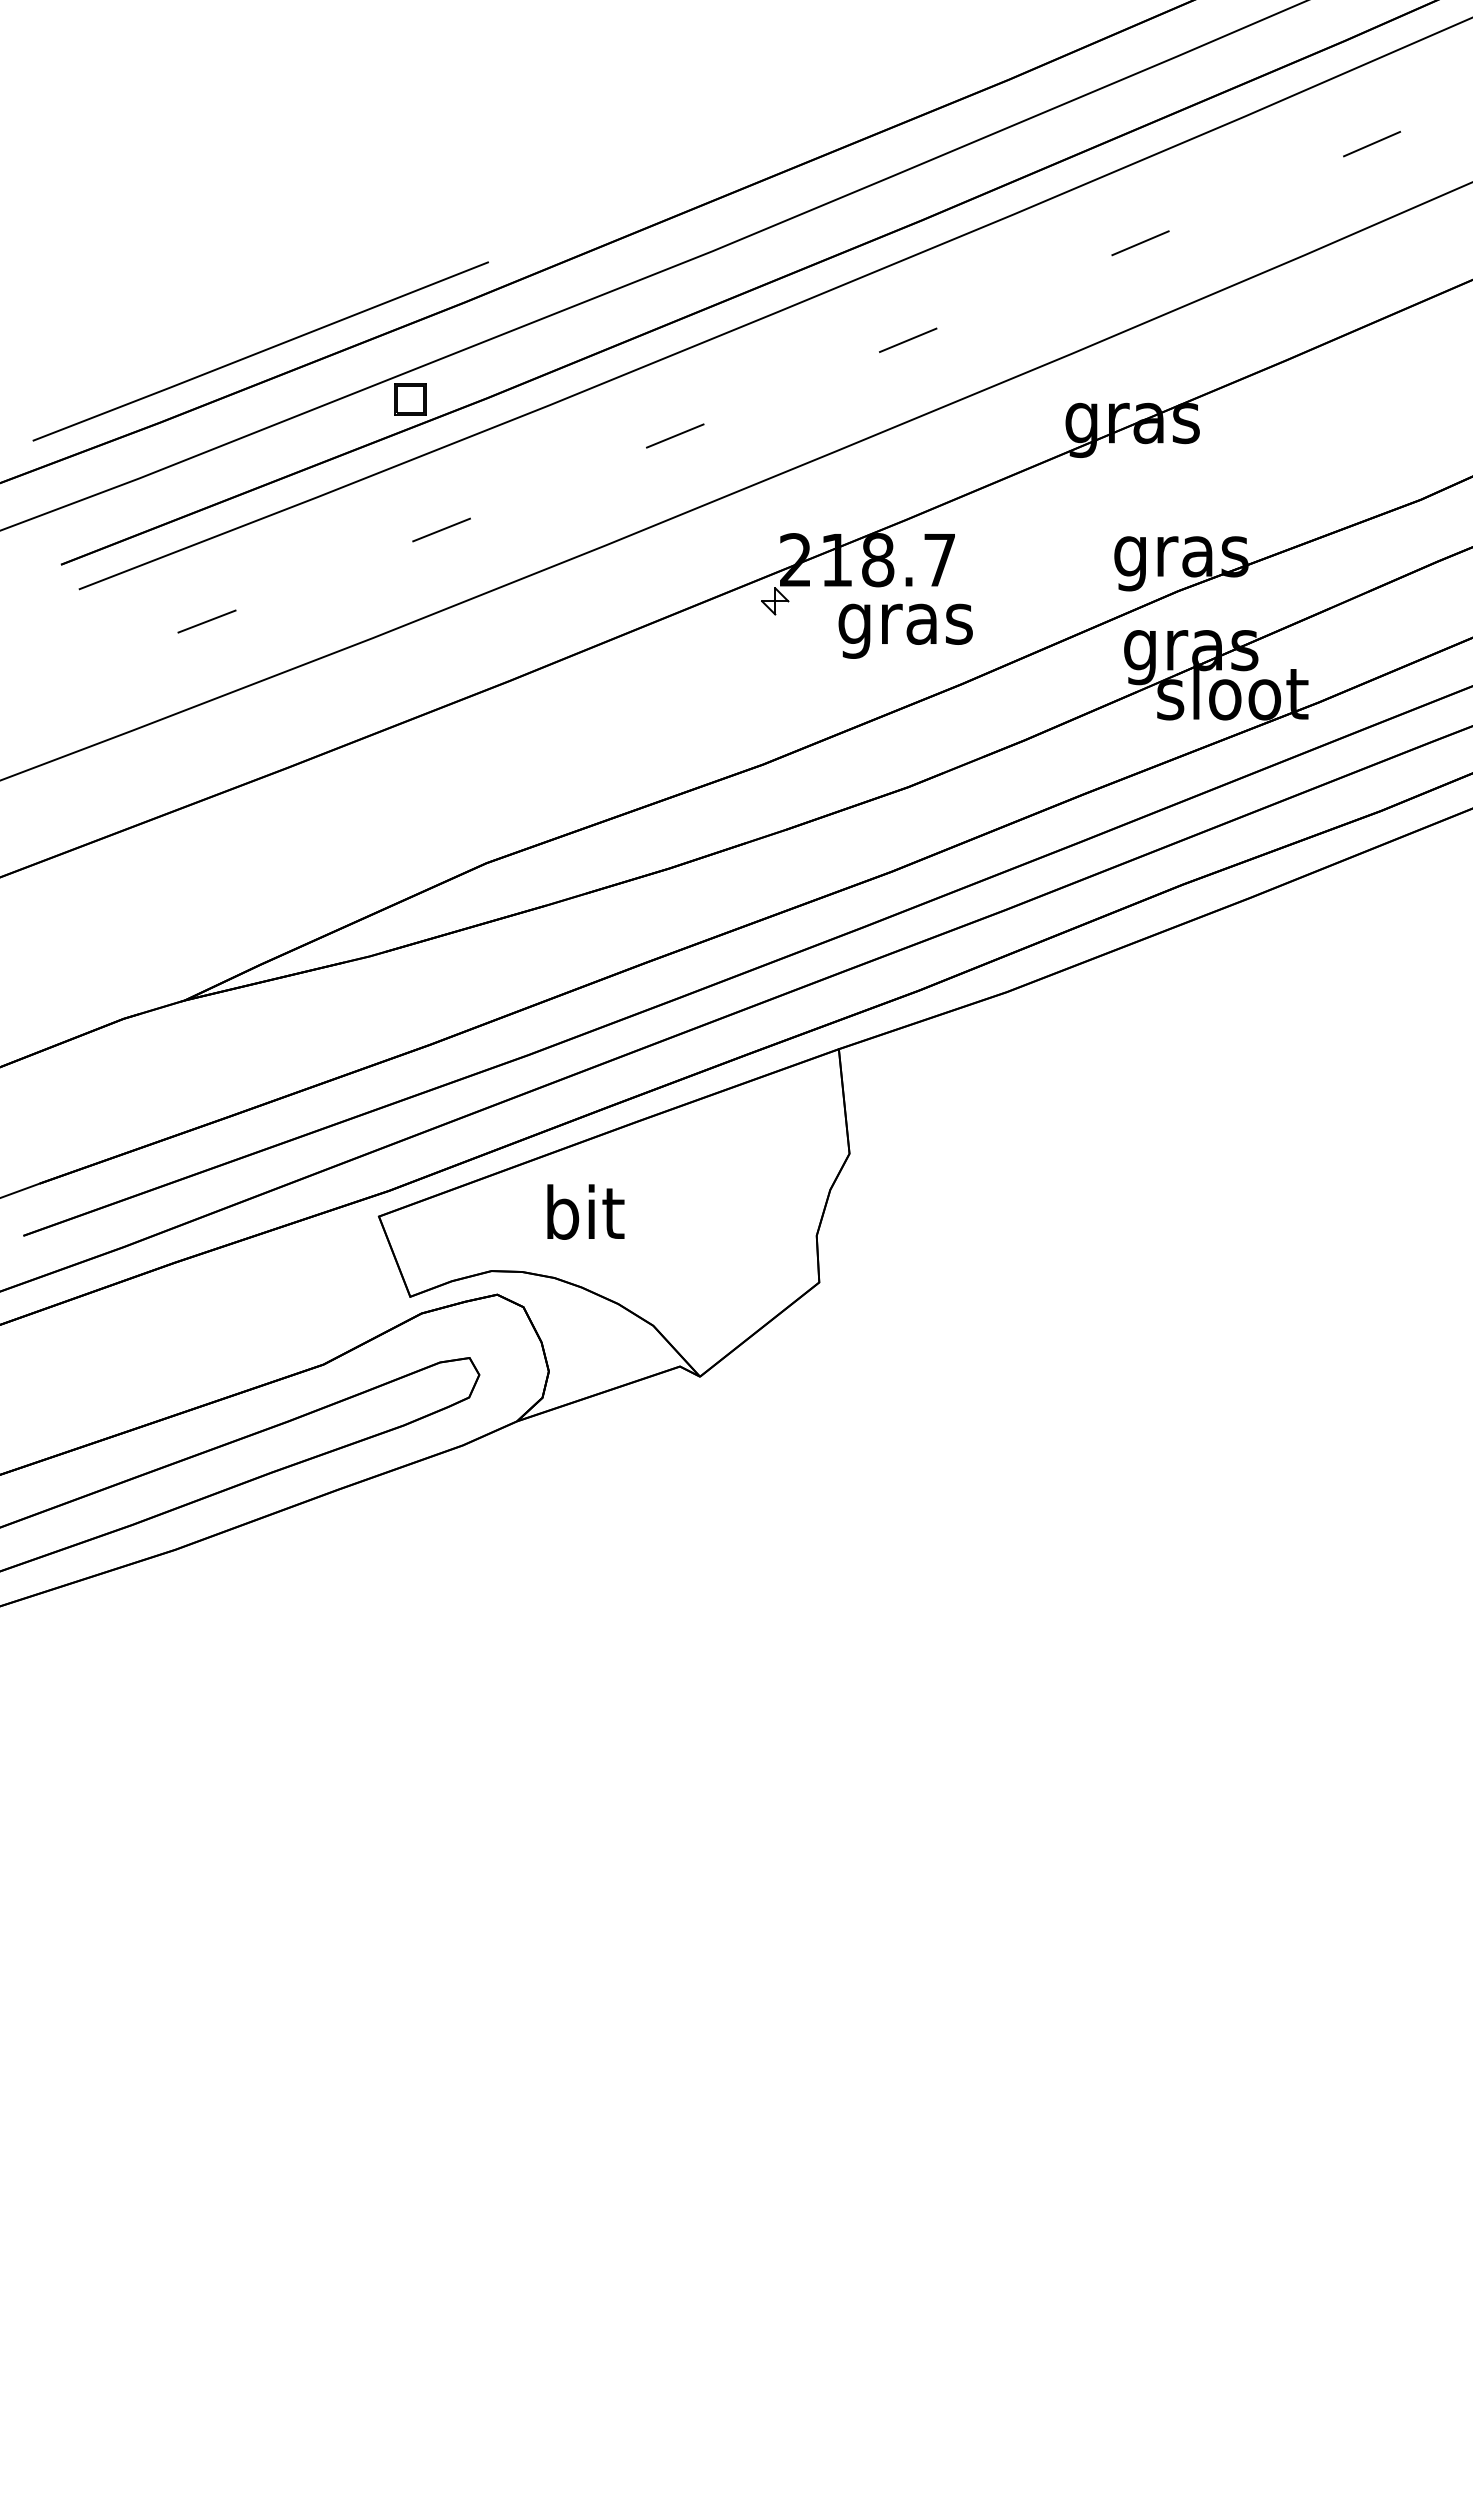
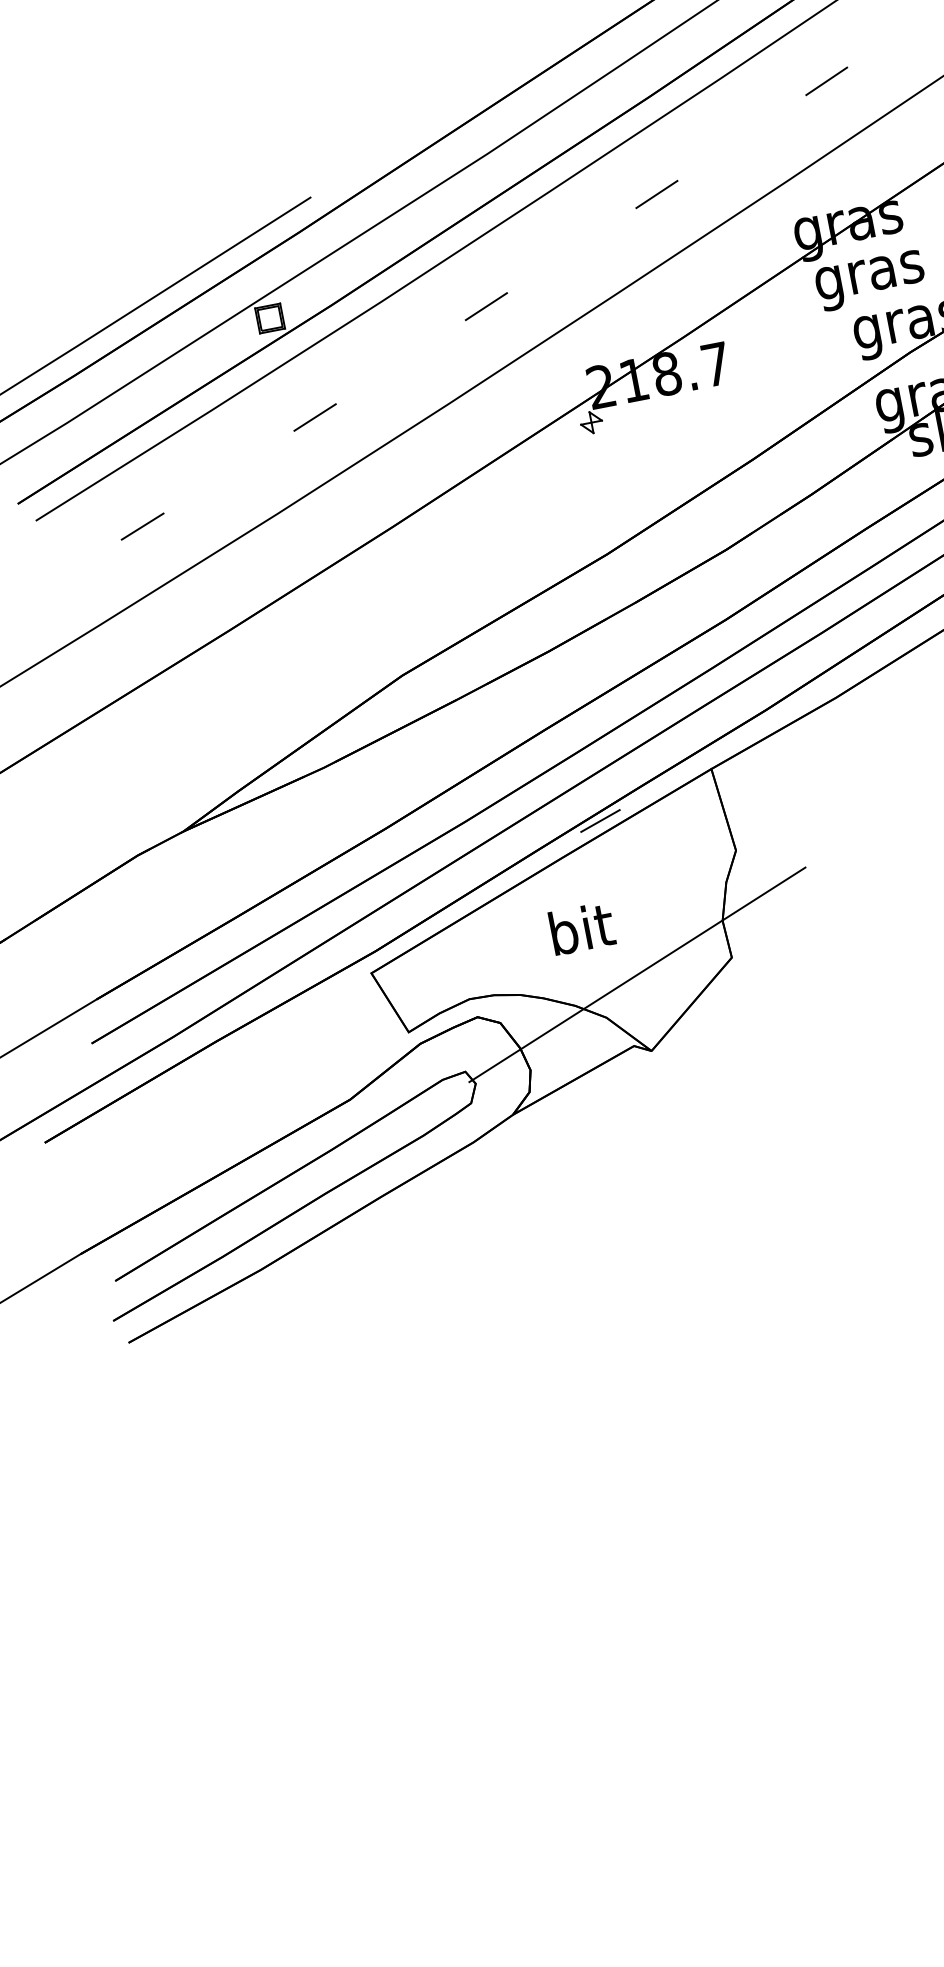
text: (905, 630) -> (870, 280), moved
line: (692, 1085) -> (600, 820), added
text: (585, 1211) -> (581, 928), moved
line: (700, 1280) -> (637, 974), added

